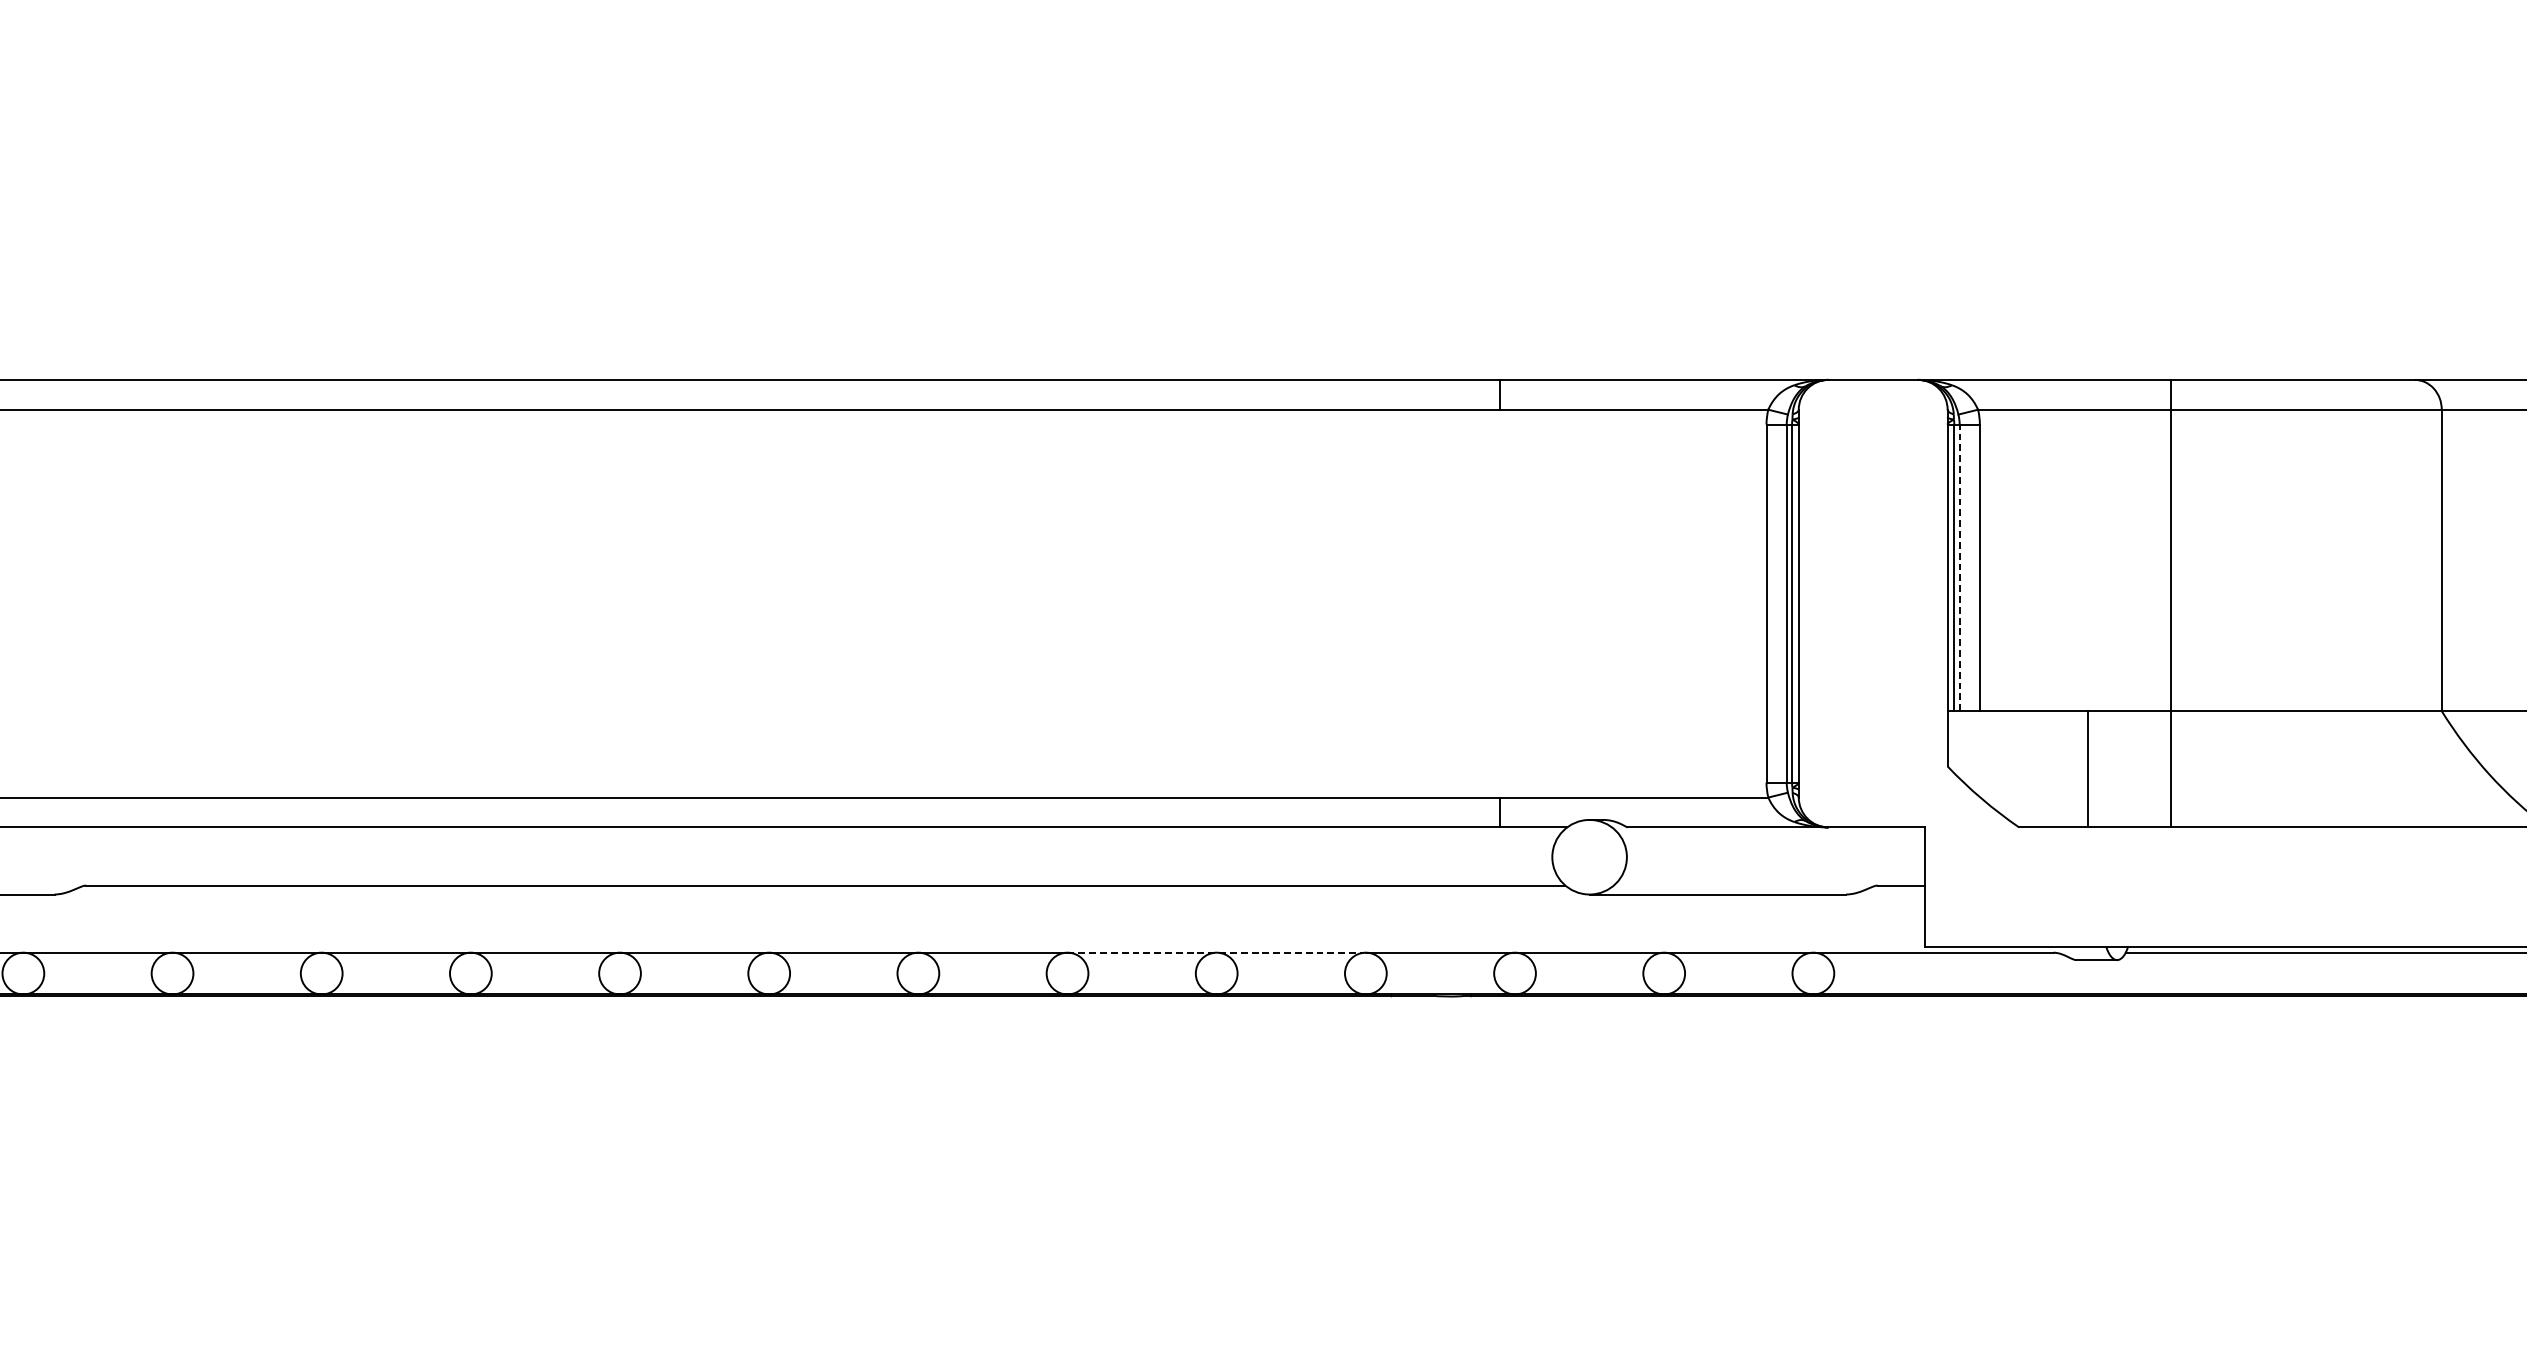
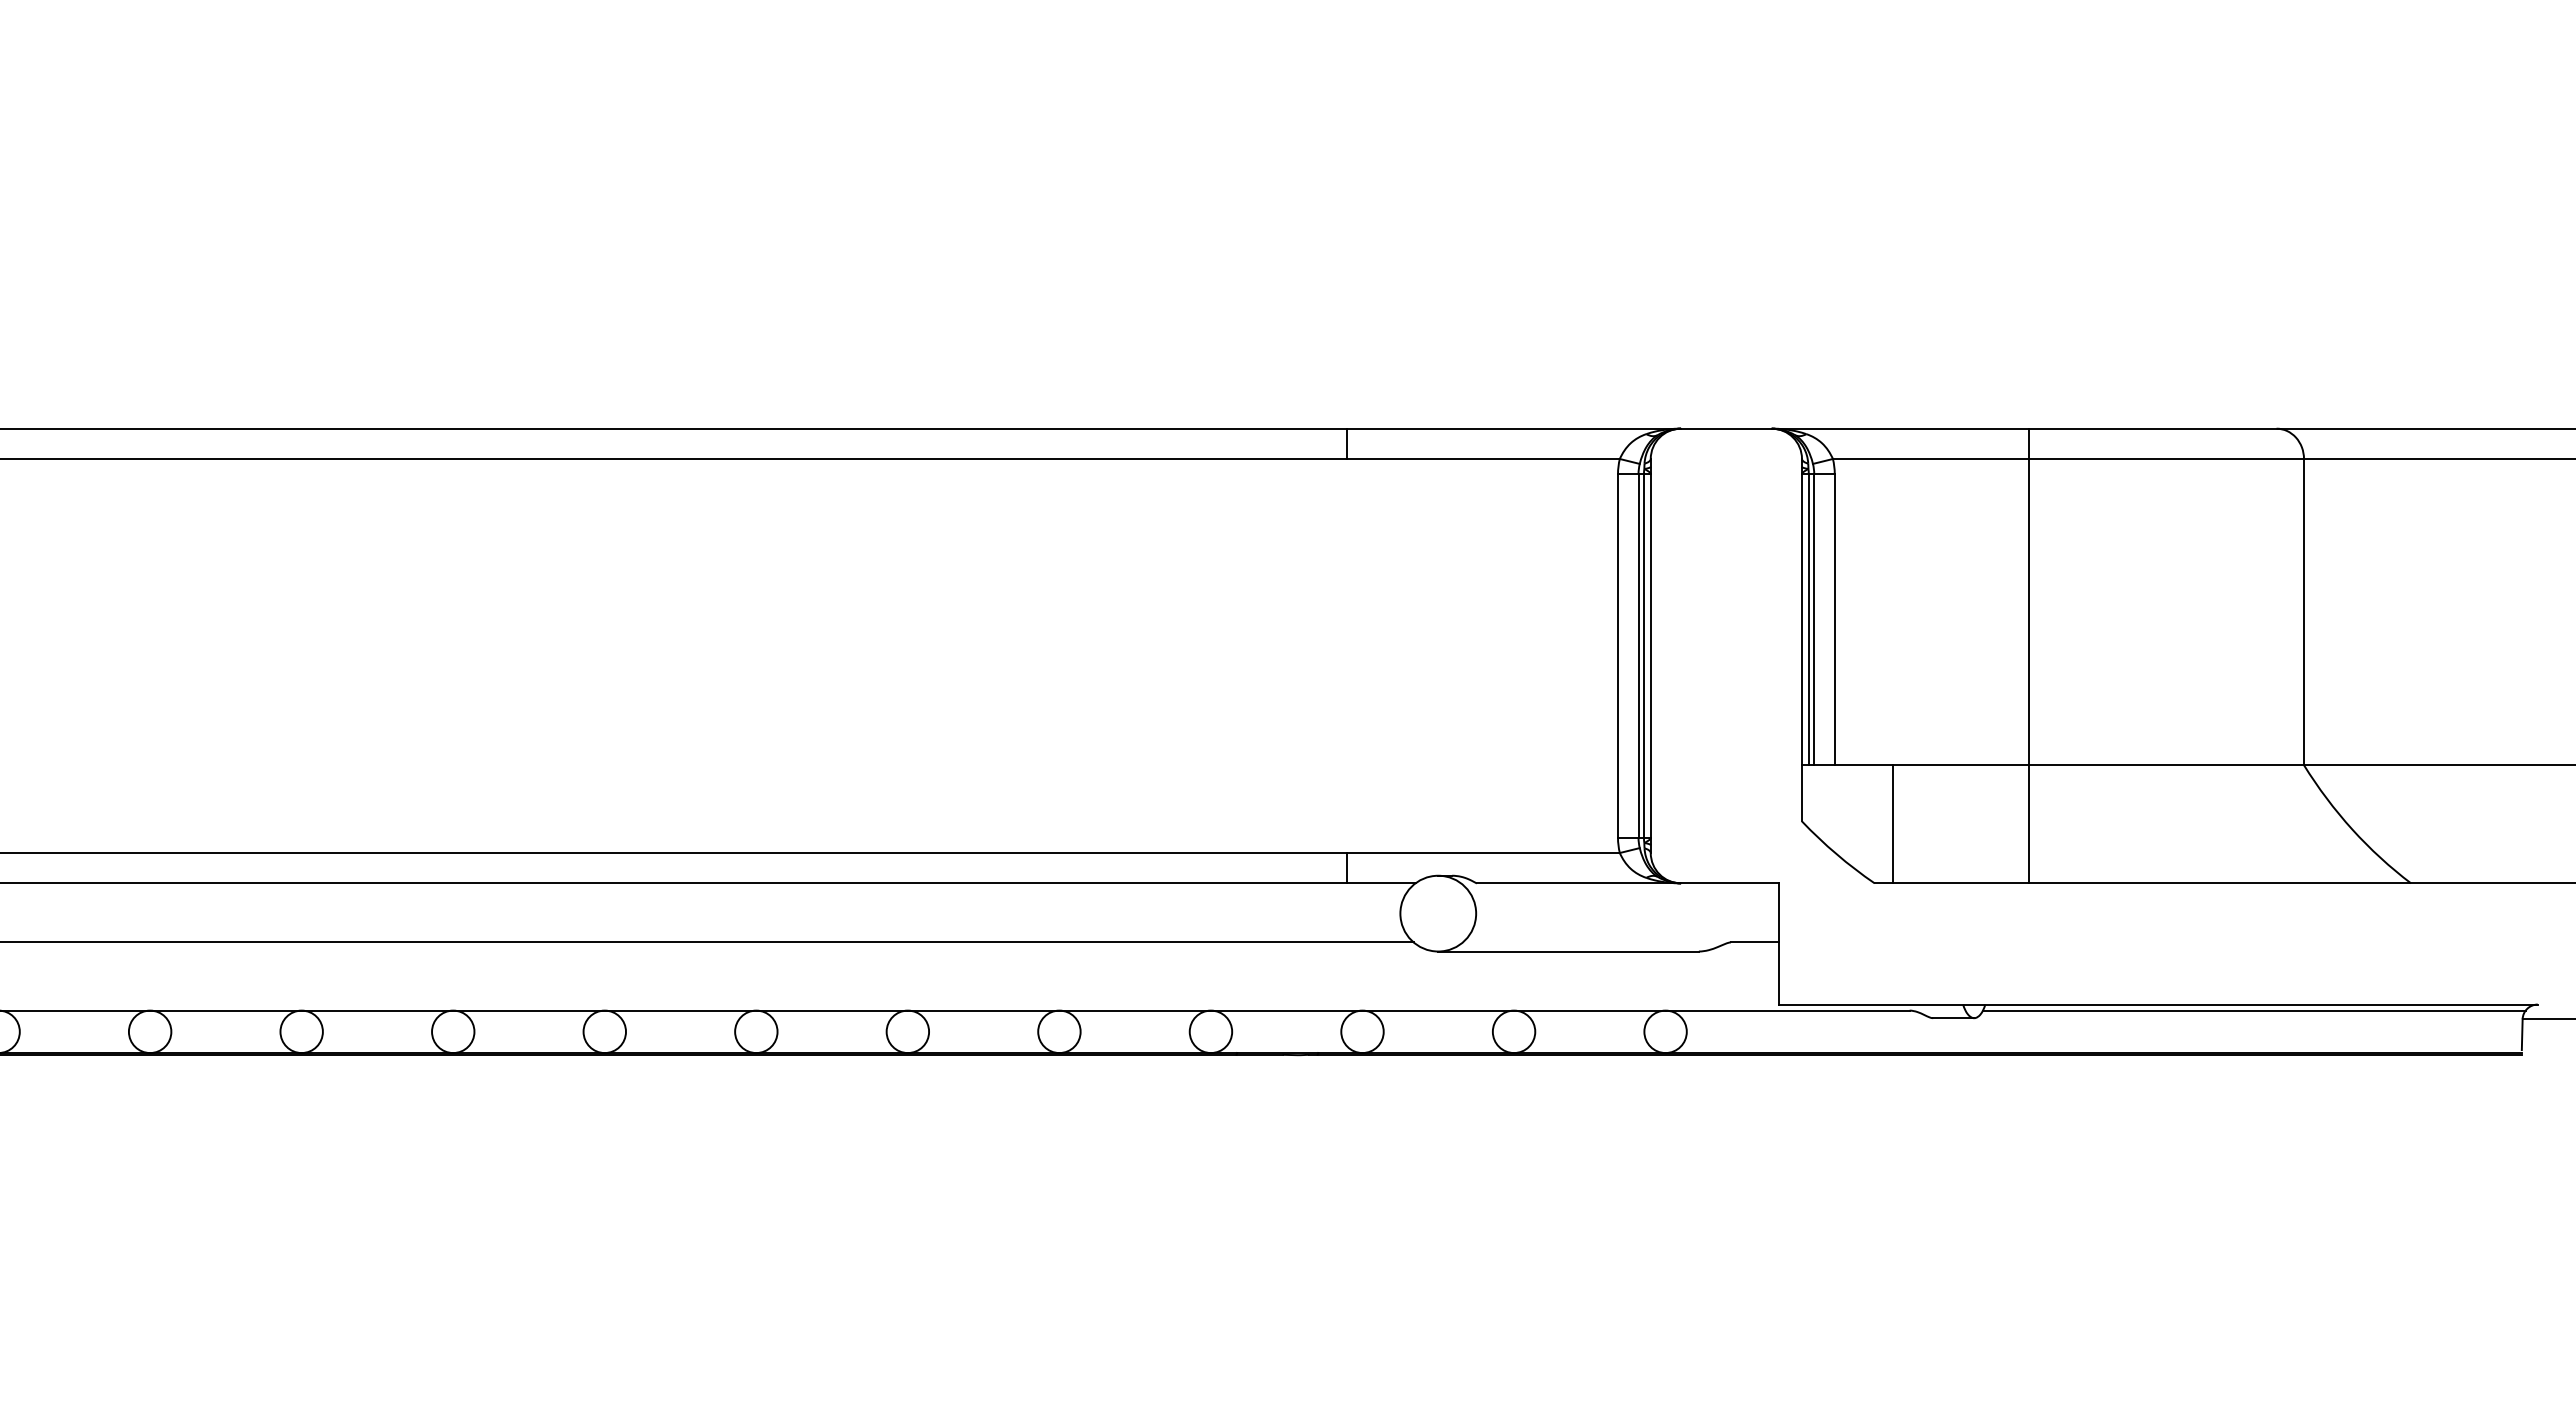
line: (1959, 567) -> (1814, 619), dashed -> solid
line: (2087, 769) -> (1892, 824), moved
line: (1215, 952) -> (1058, 1010), dashed -> solid

